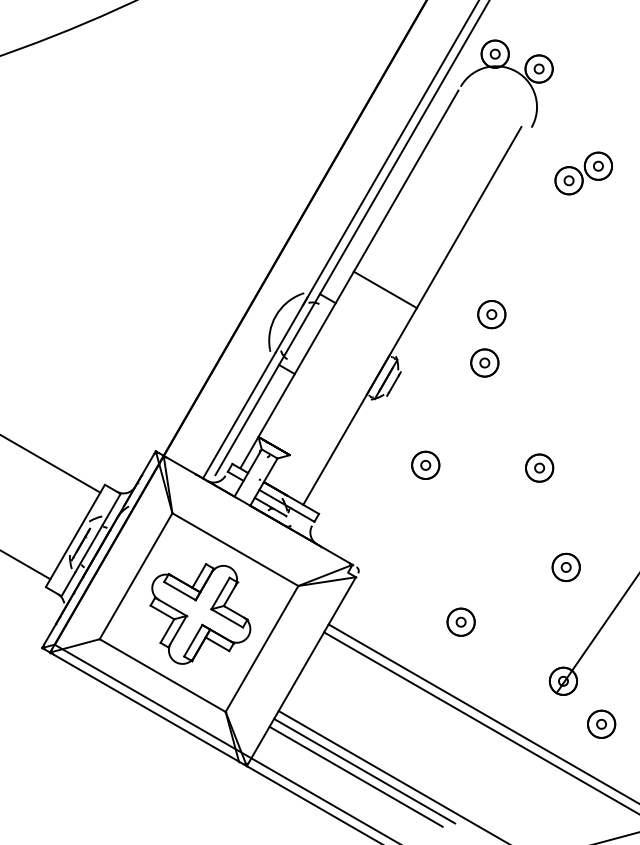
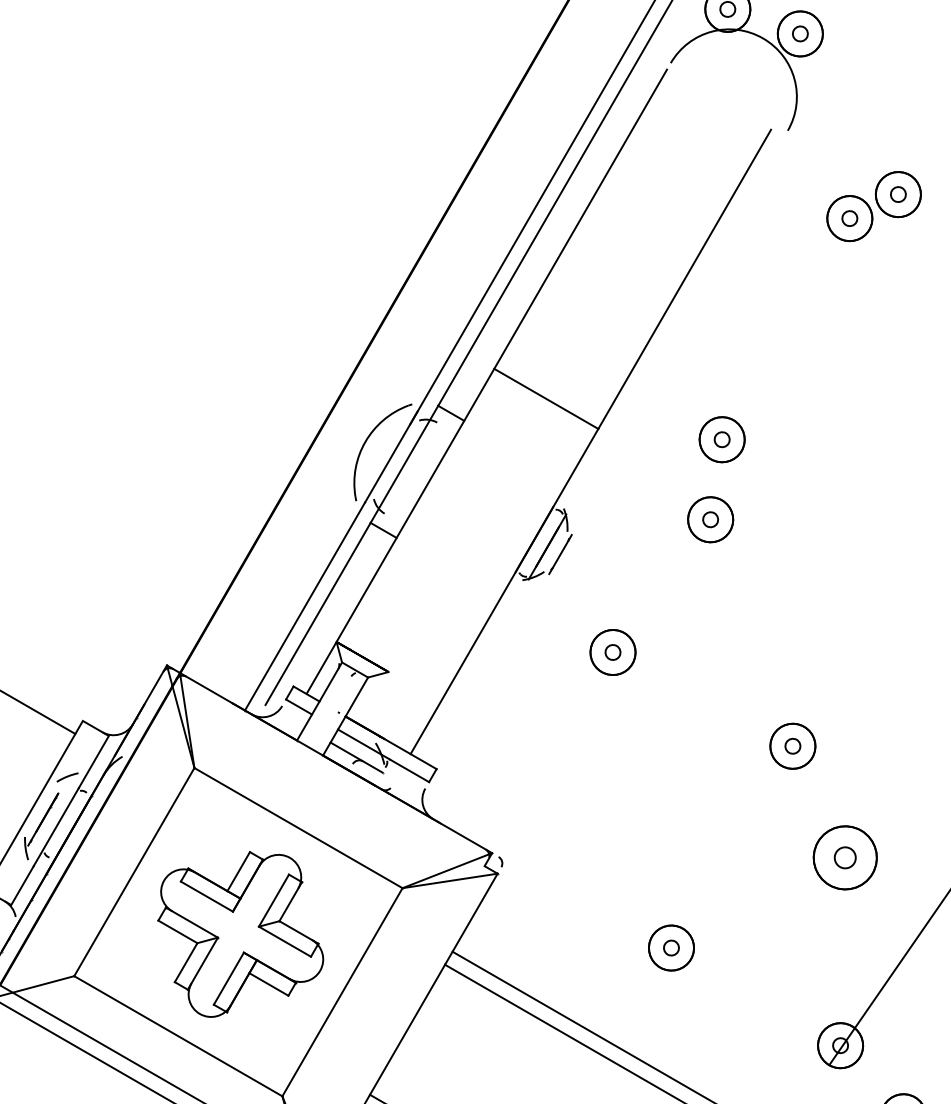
part: (425, 464) -> (612, 651), moved
part: (539, 467) -> (792, 745), moved
part: (565, 566) -> (843, 855), size x1.4

